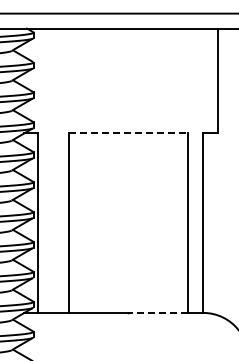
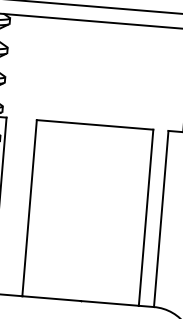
line: (128, 133) -> (95, 125), dashed -> solid
line: (158, 312) -> (110, 303), dashed -> solid

